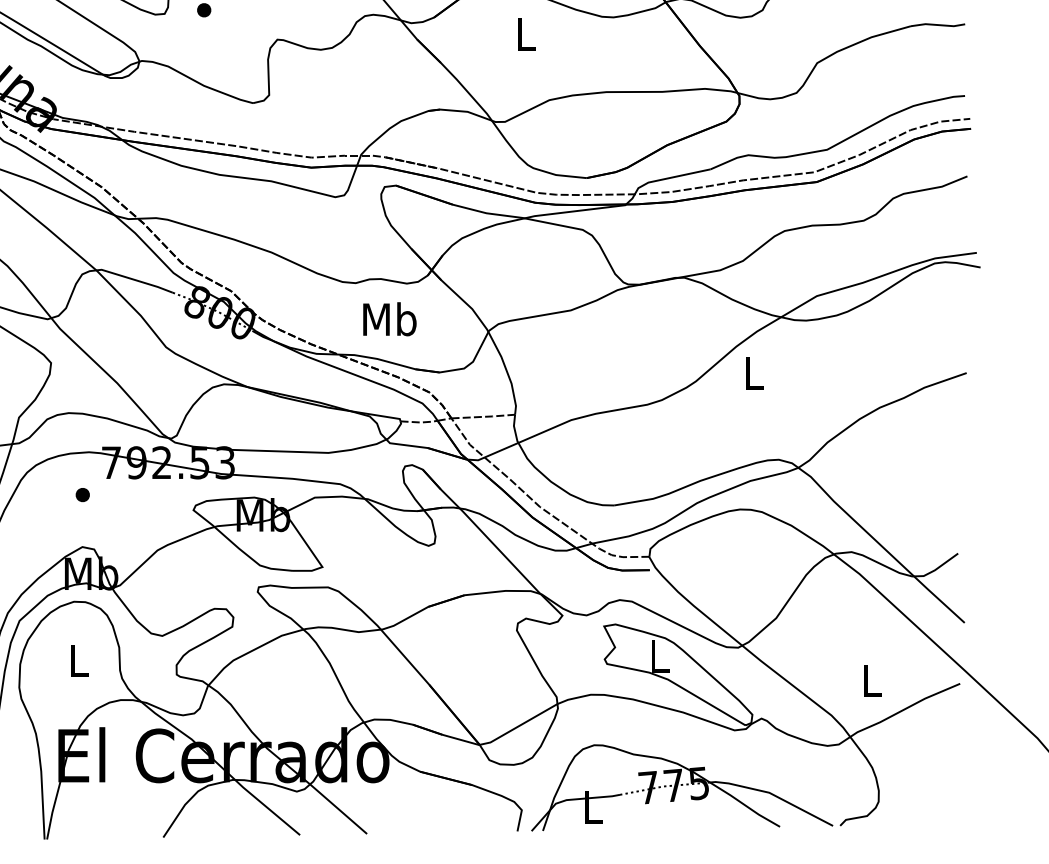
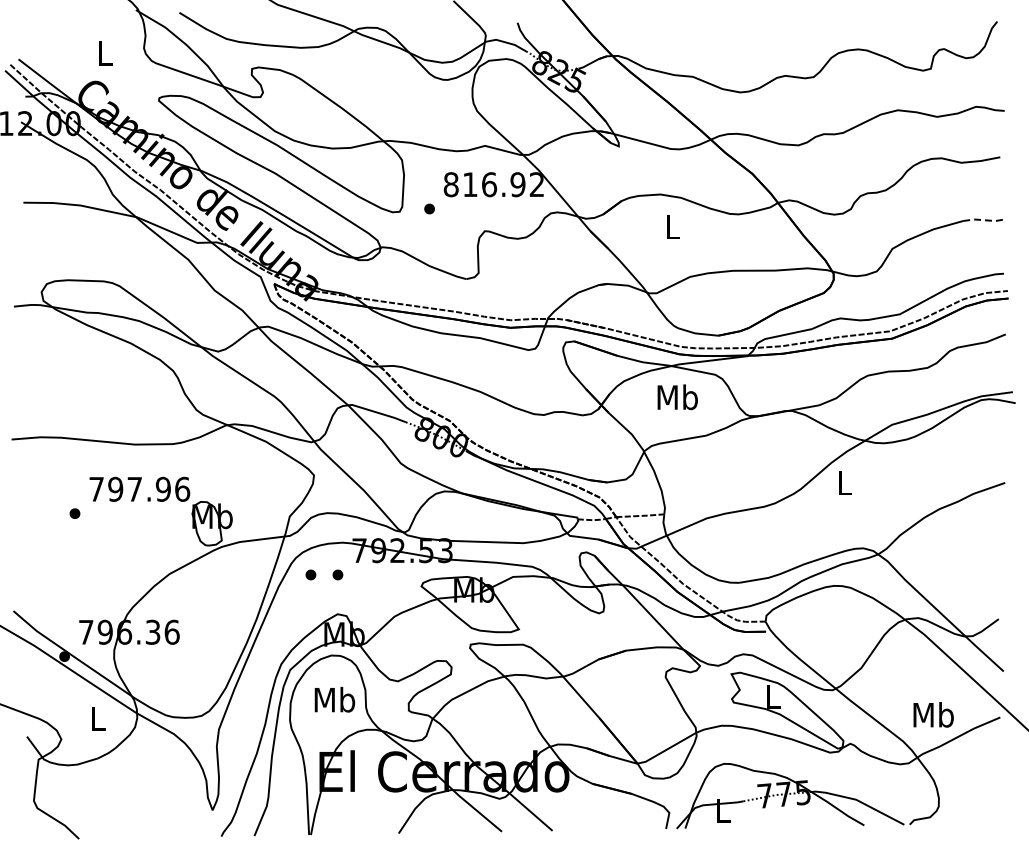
line: (937, 25) -> (983, 220), solid -> dashed
text: (389, 319) -> (677, 397), moved
part: (46, 494) -> (310, 574), added
text: (78, 659) -> (334, 699), L -> Mb
text: (871, 679) -> (933, 714), L -> Mb

